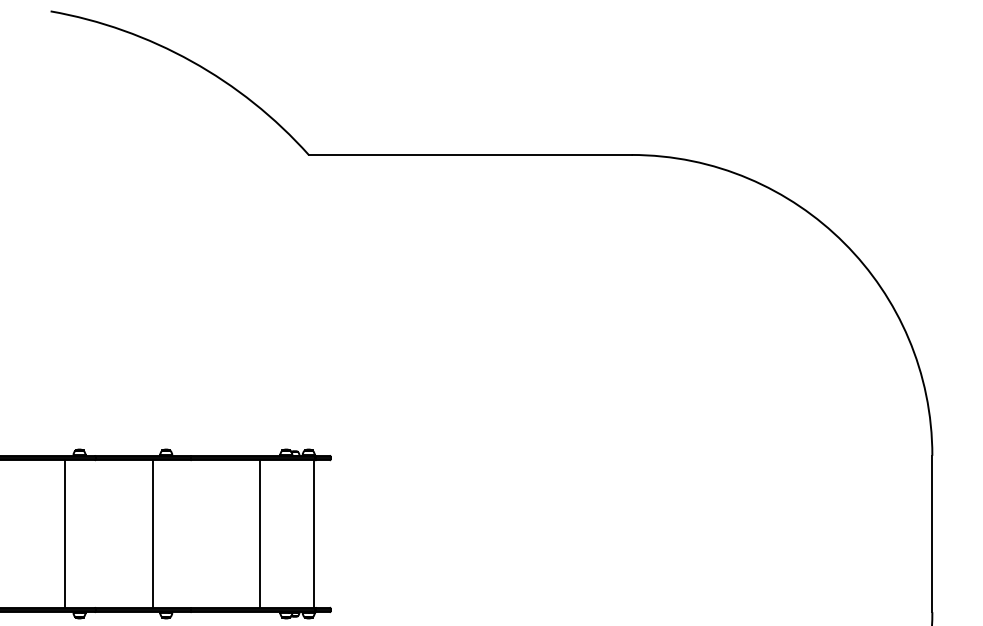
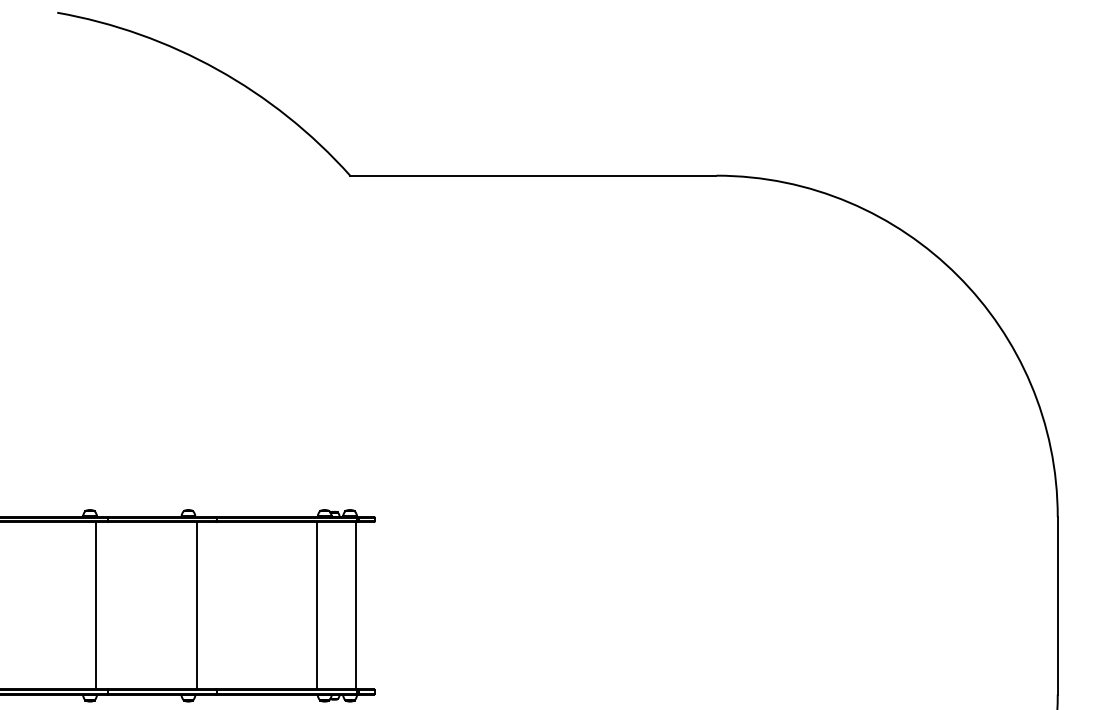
line: (64, 533) -> (95, 605), moved
line: (153, 533) -> (196, 605), moved
line: (260, 533) -> (316, 605), moved

